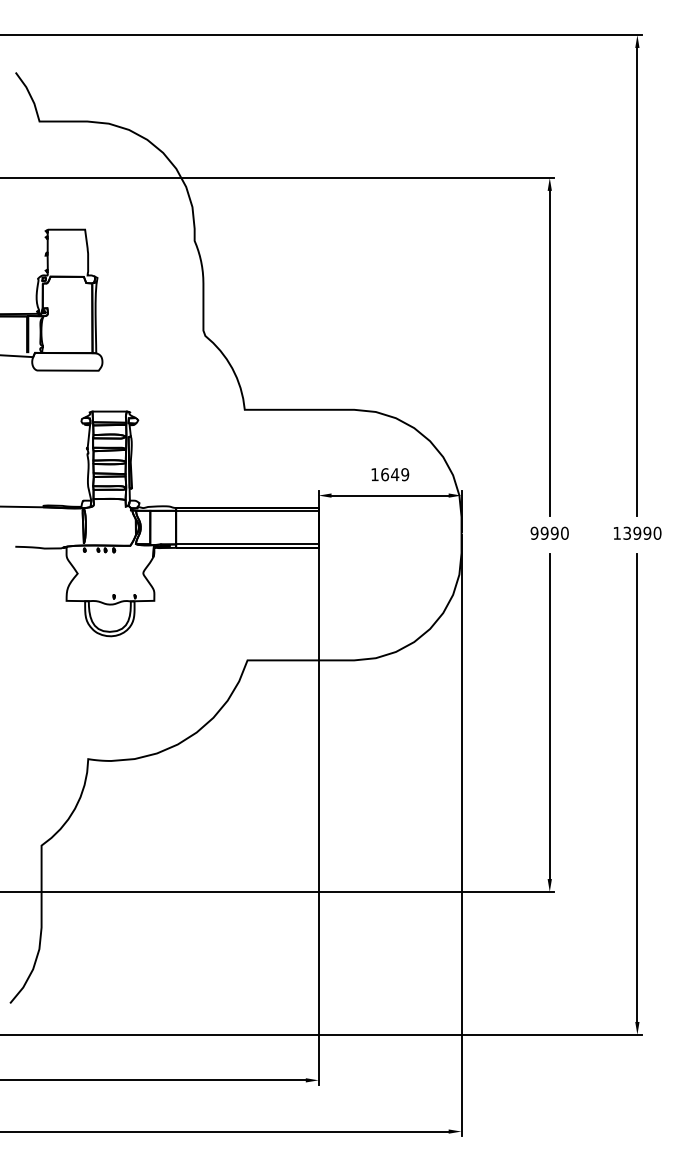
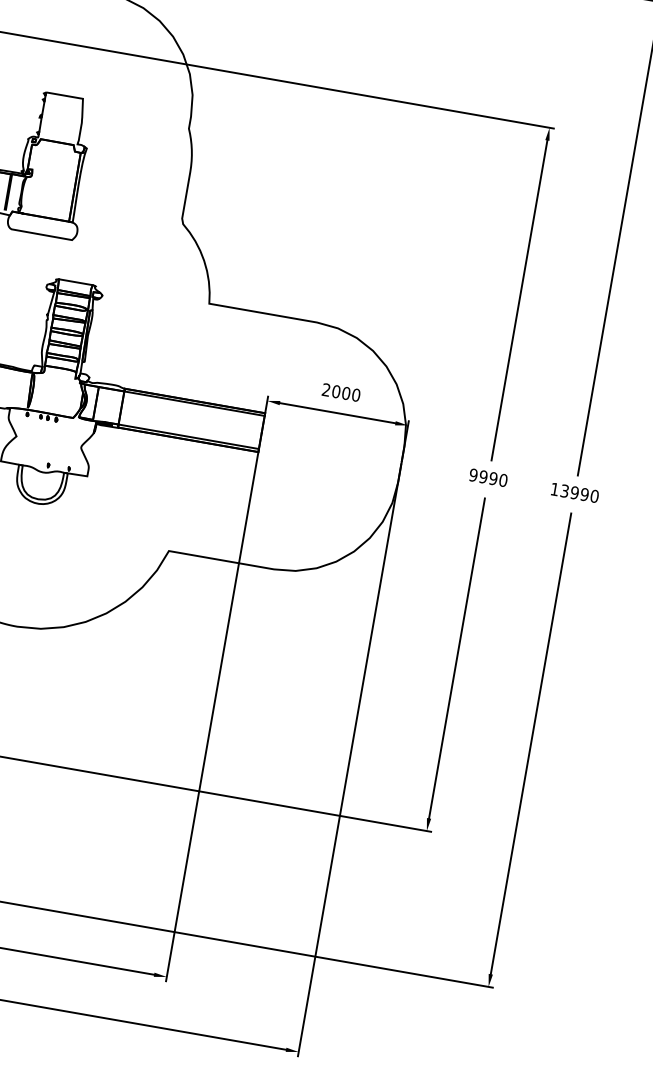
text: (390, 474) -> (341, 392), 1649 -> 2000

